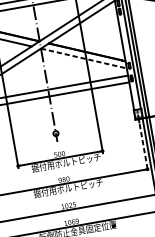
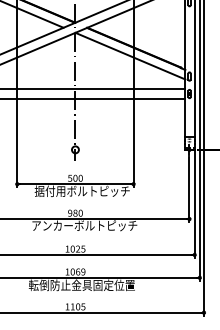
line: (84, 58) -> (130, 56), dashed -> solid
line: (143, 147) -> (189, 189), dashed -> solid
text: (72, 187) -> (84, 225), 据付用ボルトピッチ -> アンカーボルトピッチ

